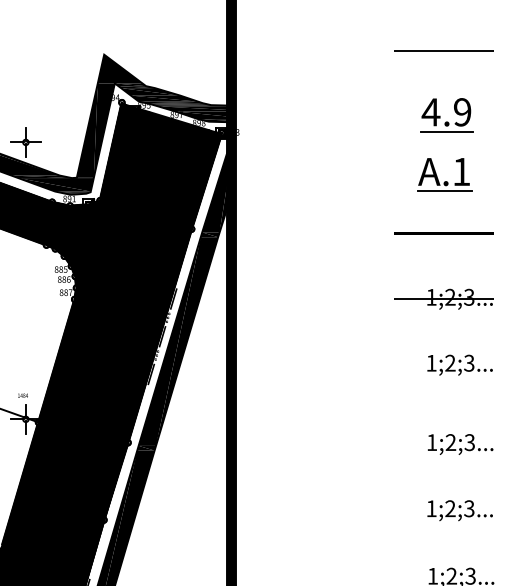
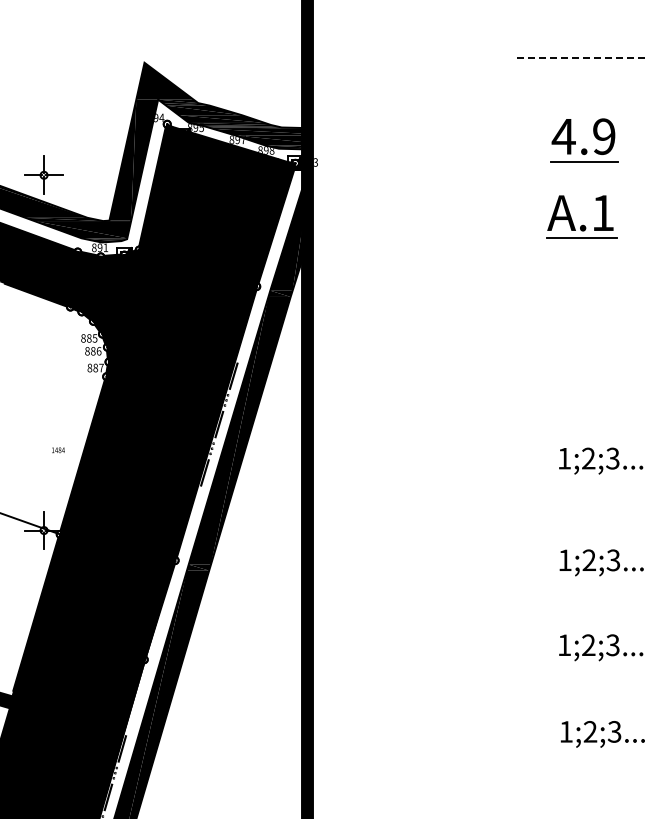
line: (444, 51) -> (580, 58), solid -> dashed
line: (444, 233) -> (580, 291), removed
part: (444, 299) -> (580, 376), removed
text: (23, 395) -> (58, 450), moved

